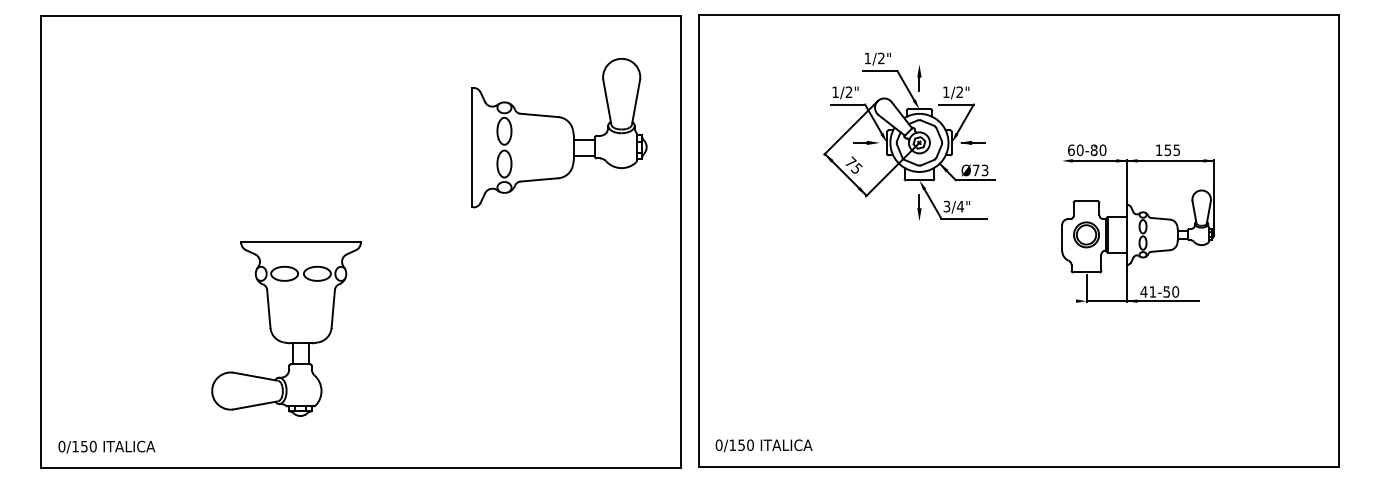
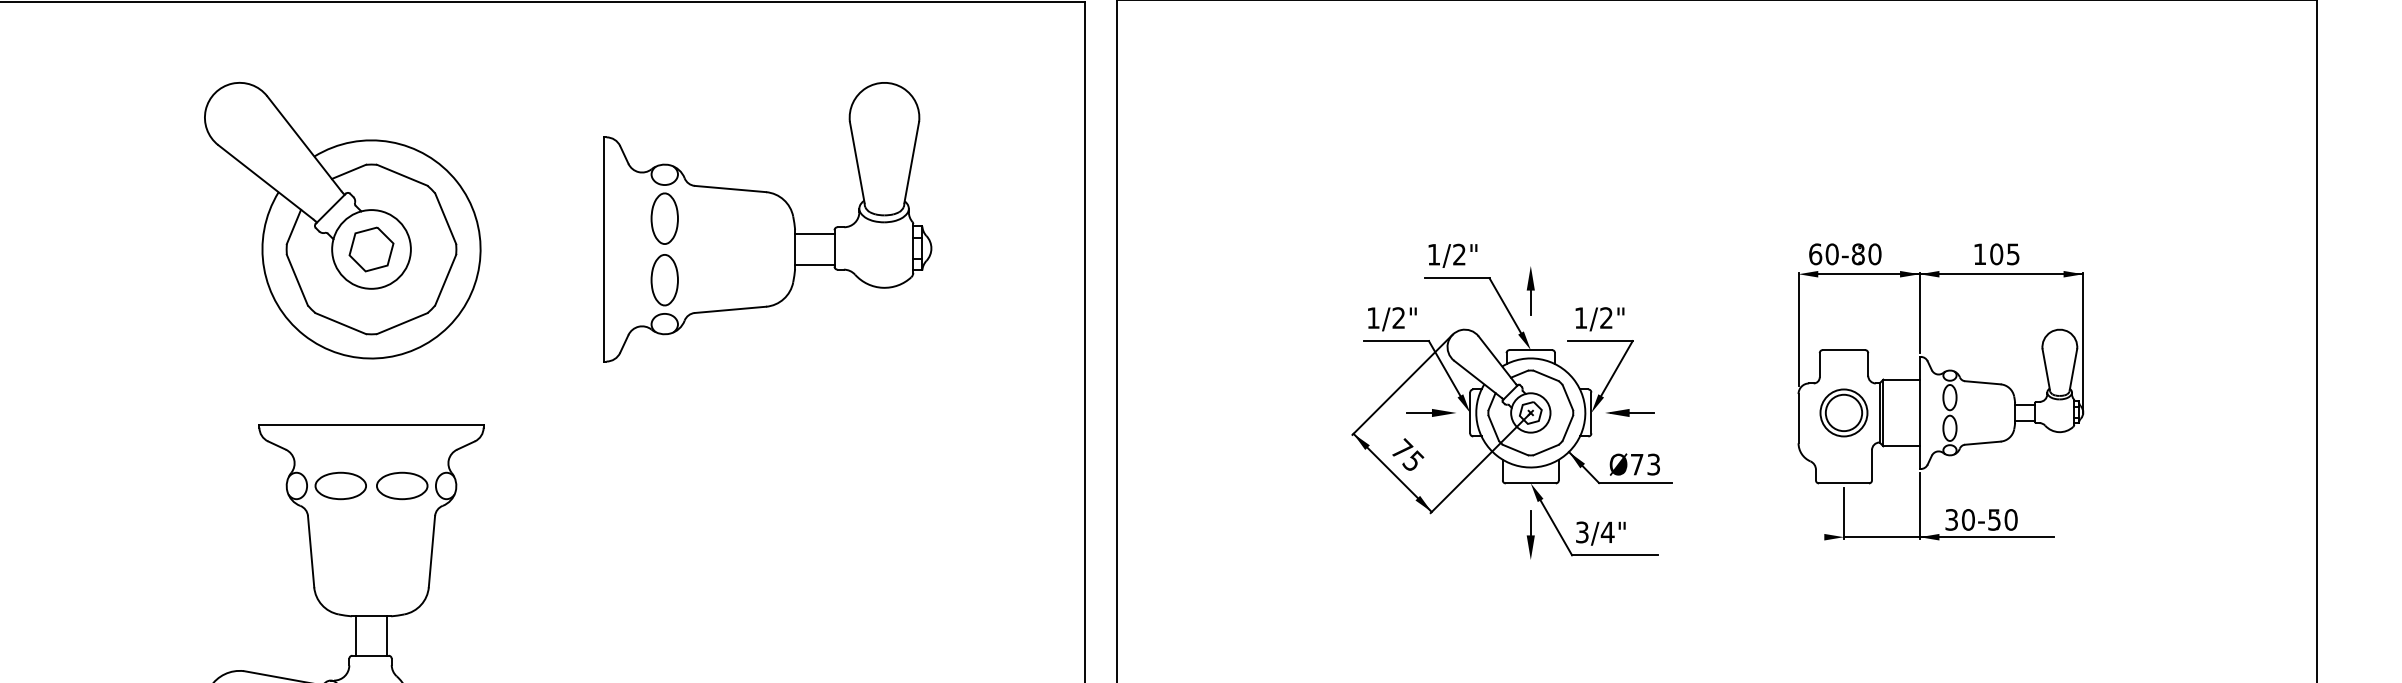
part: (285, 131) -> (342, 219), added
part: (559, 133) -> (767, 222), moved
part: (909, 136) -> (1512, 400), moved
text: (1167, 150) -> (1995, 254), 155 -> 105
line: (1062, 190) -> (1798, 329), added
text: (1148, 291) -> (1960, 519), 41-50 -> 30-50

